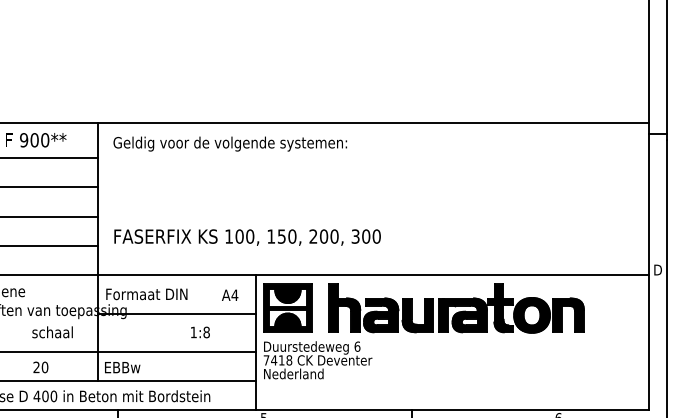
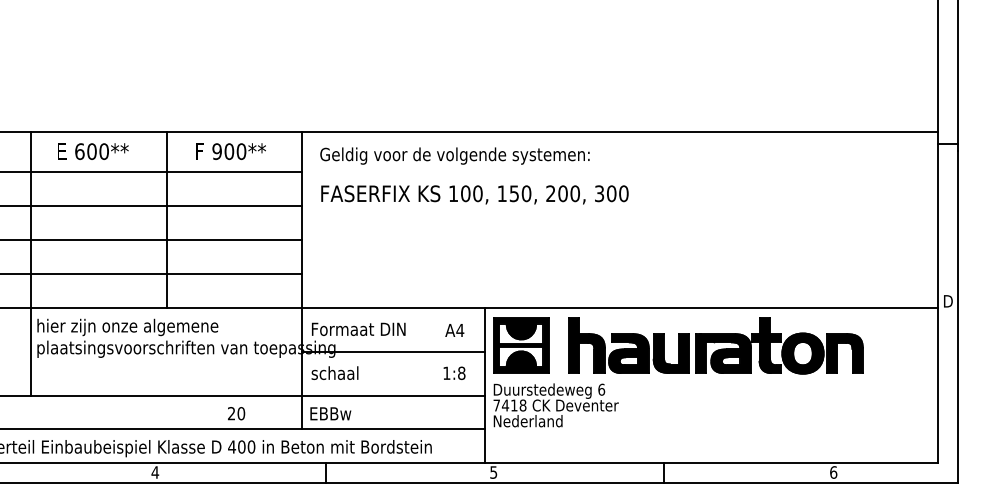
text: (247, 237) -> (474, 194), moved
text: (52, 331) -> (334, 372), moved
text: (200, 331) -> (454, 372), moved

